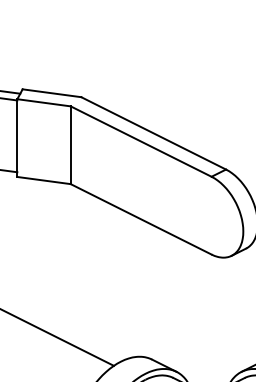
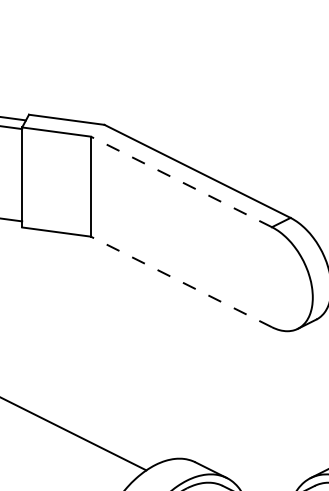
line: (141, 141) -> (181, 181), solid -> dashed
line: (141, 219) -> (181, 282), solid -> dashed

